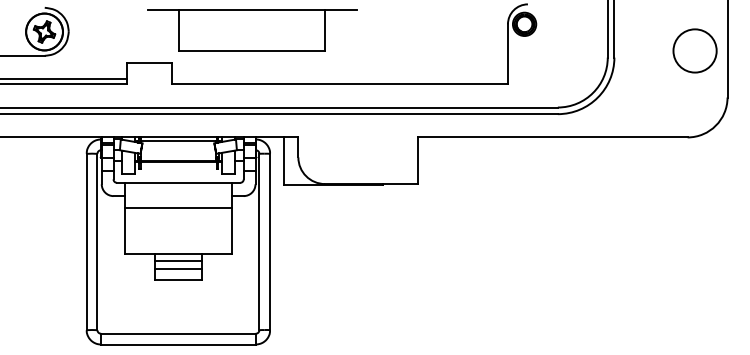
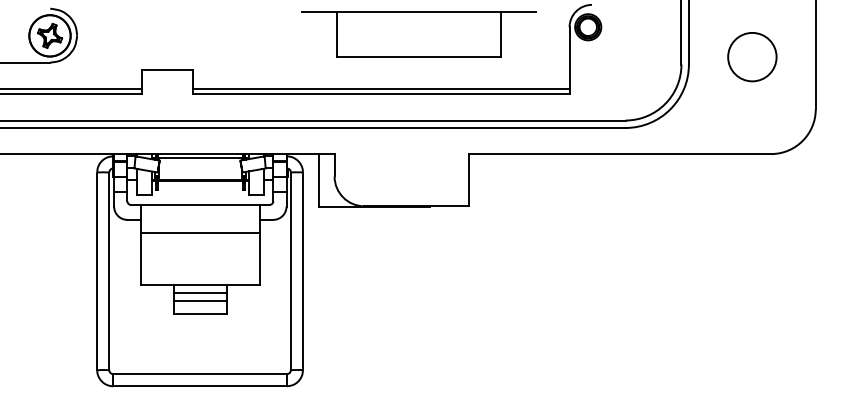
part: (251, 30) -> (418, 34), moved
circle: (695, 51) -> (752, 57), moved
line: (339, 78) -> (380, 88), added

